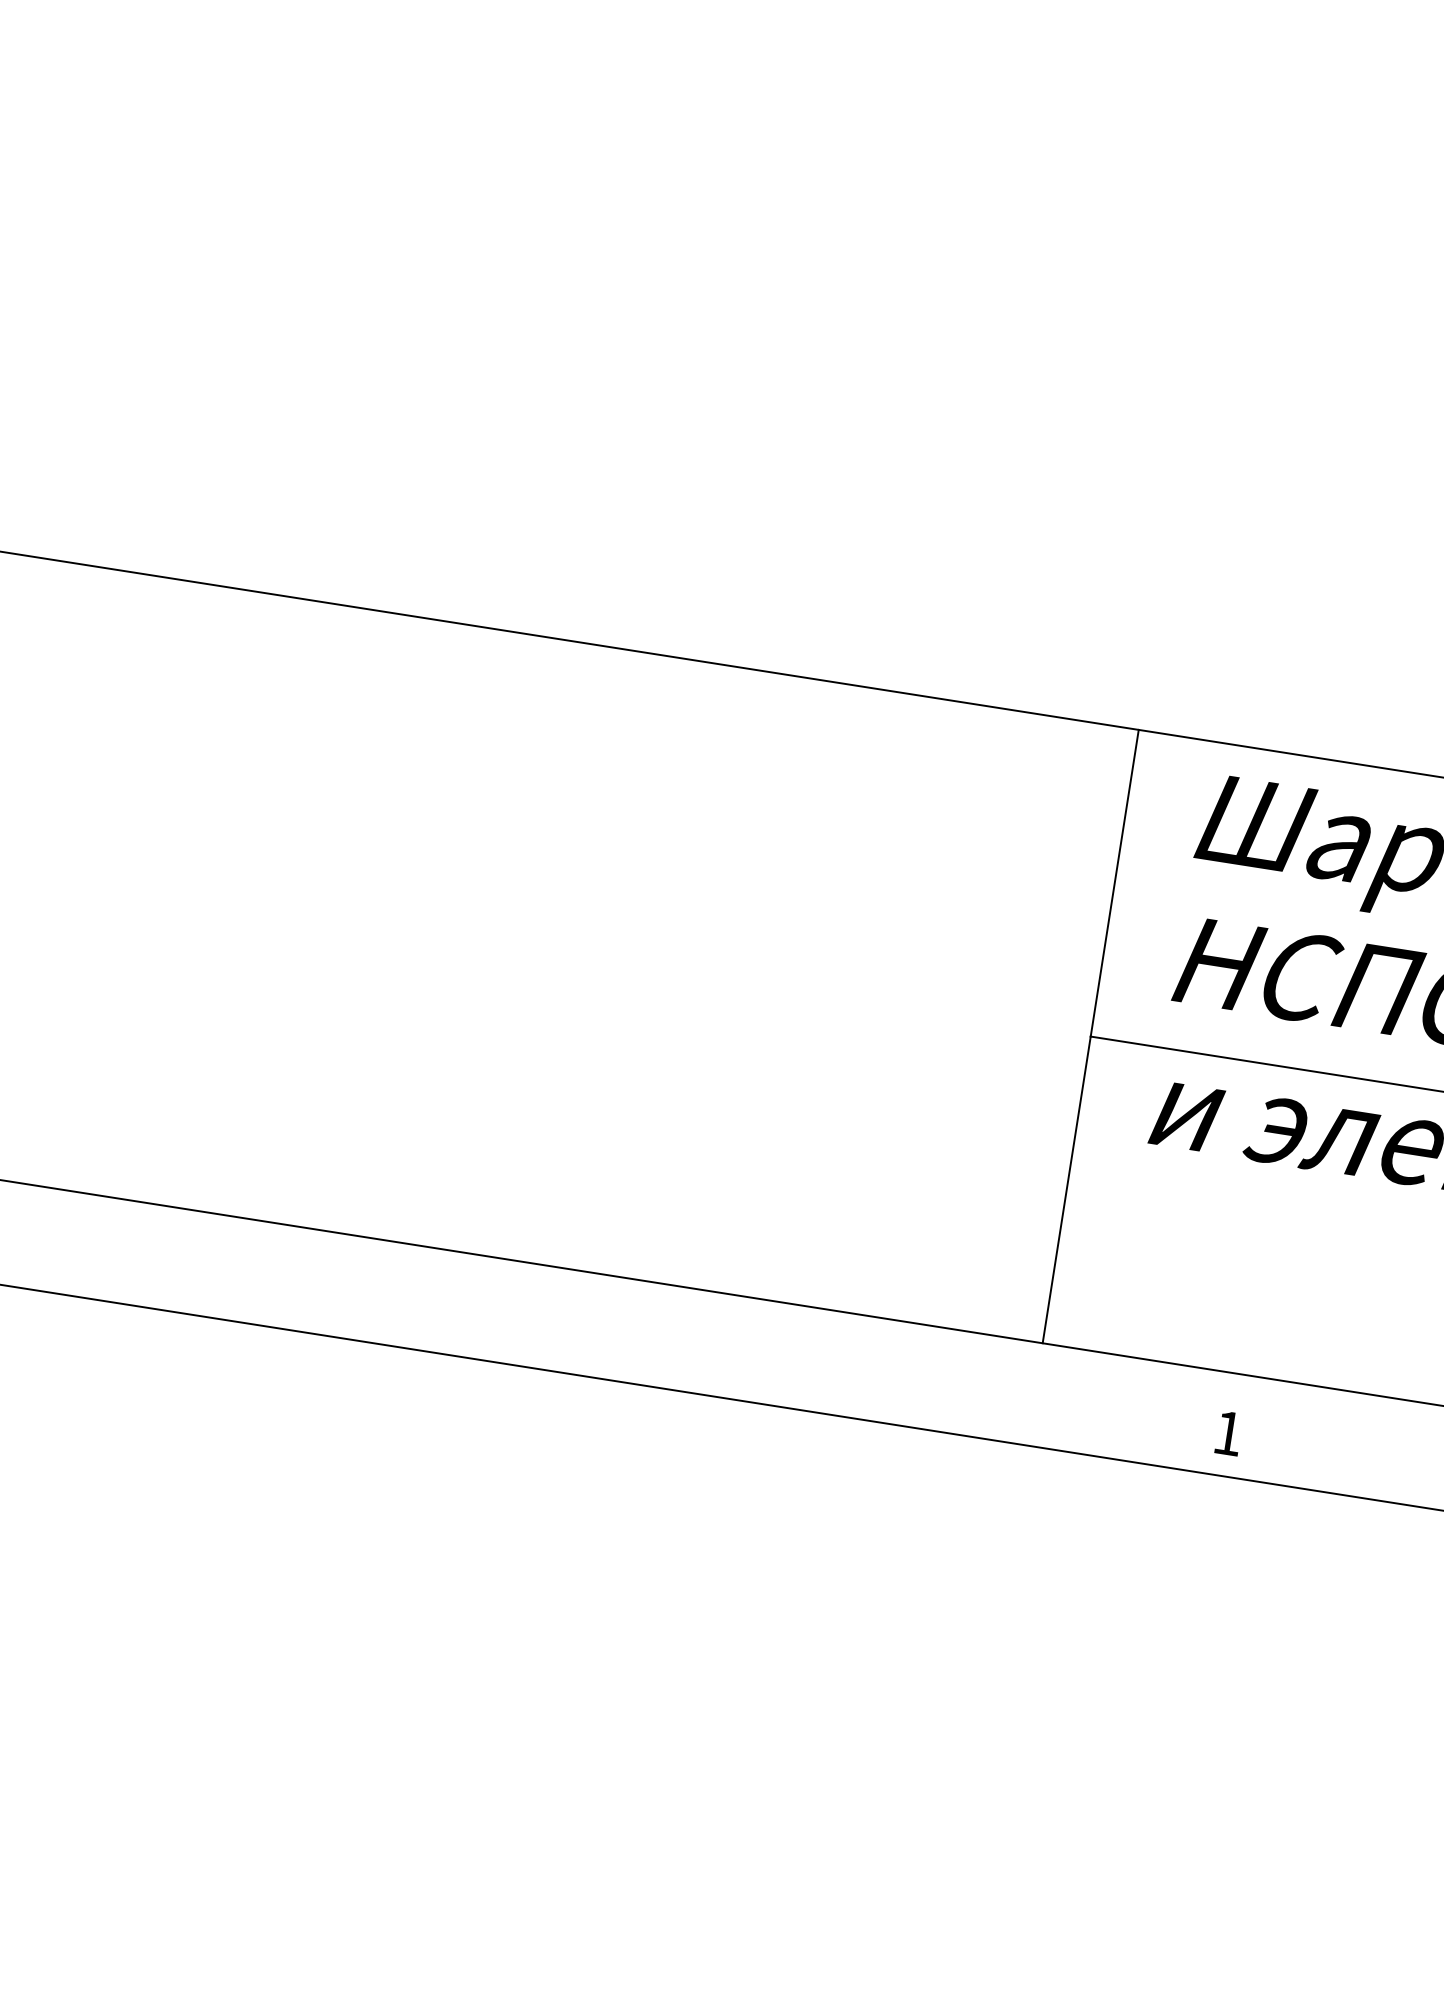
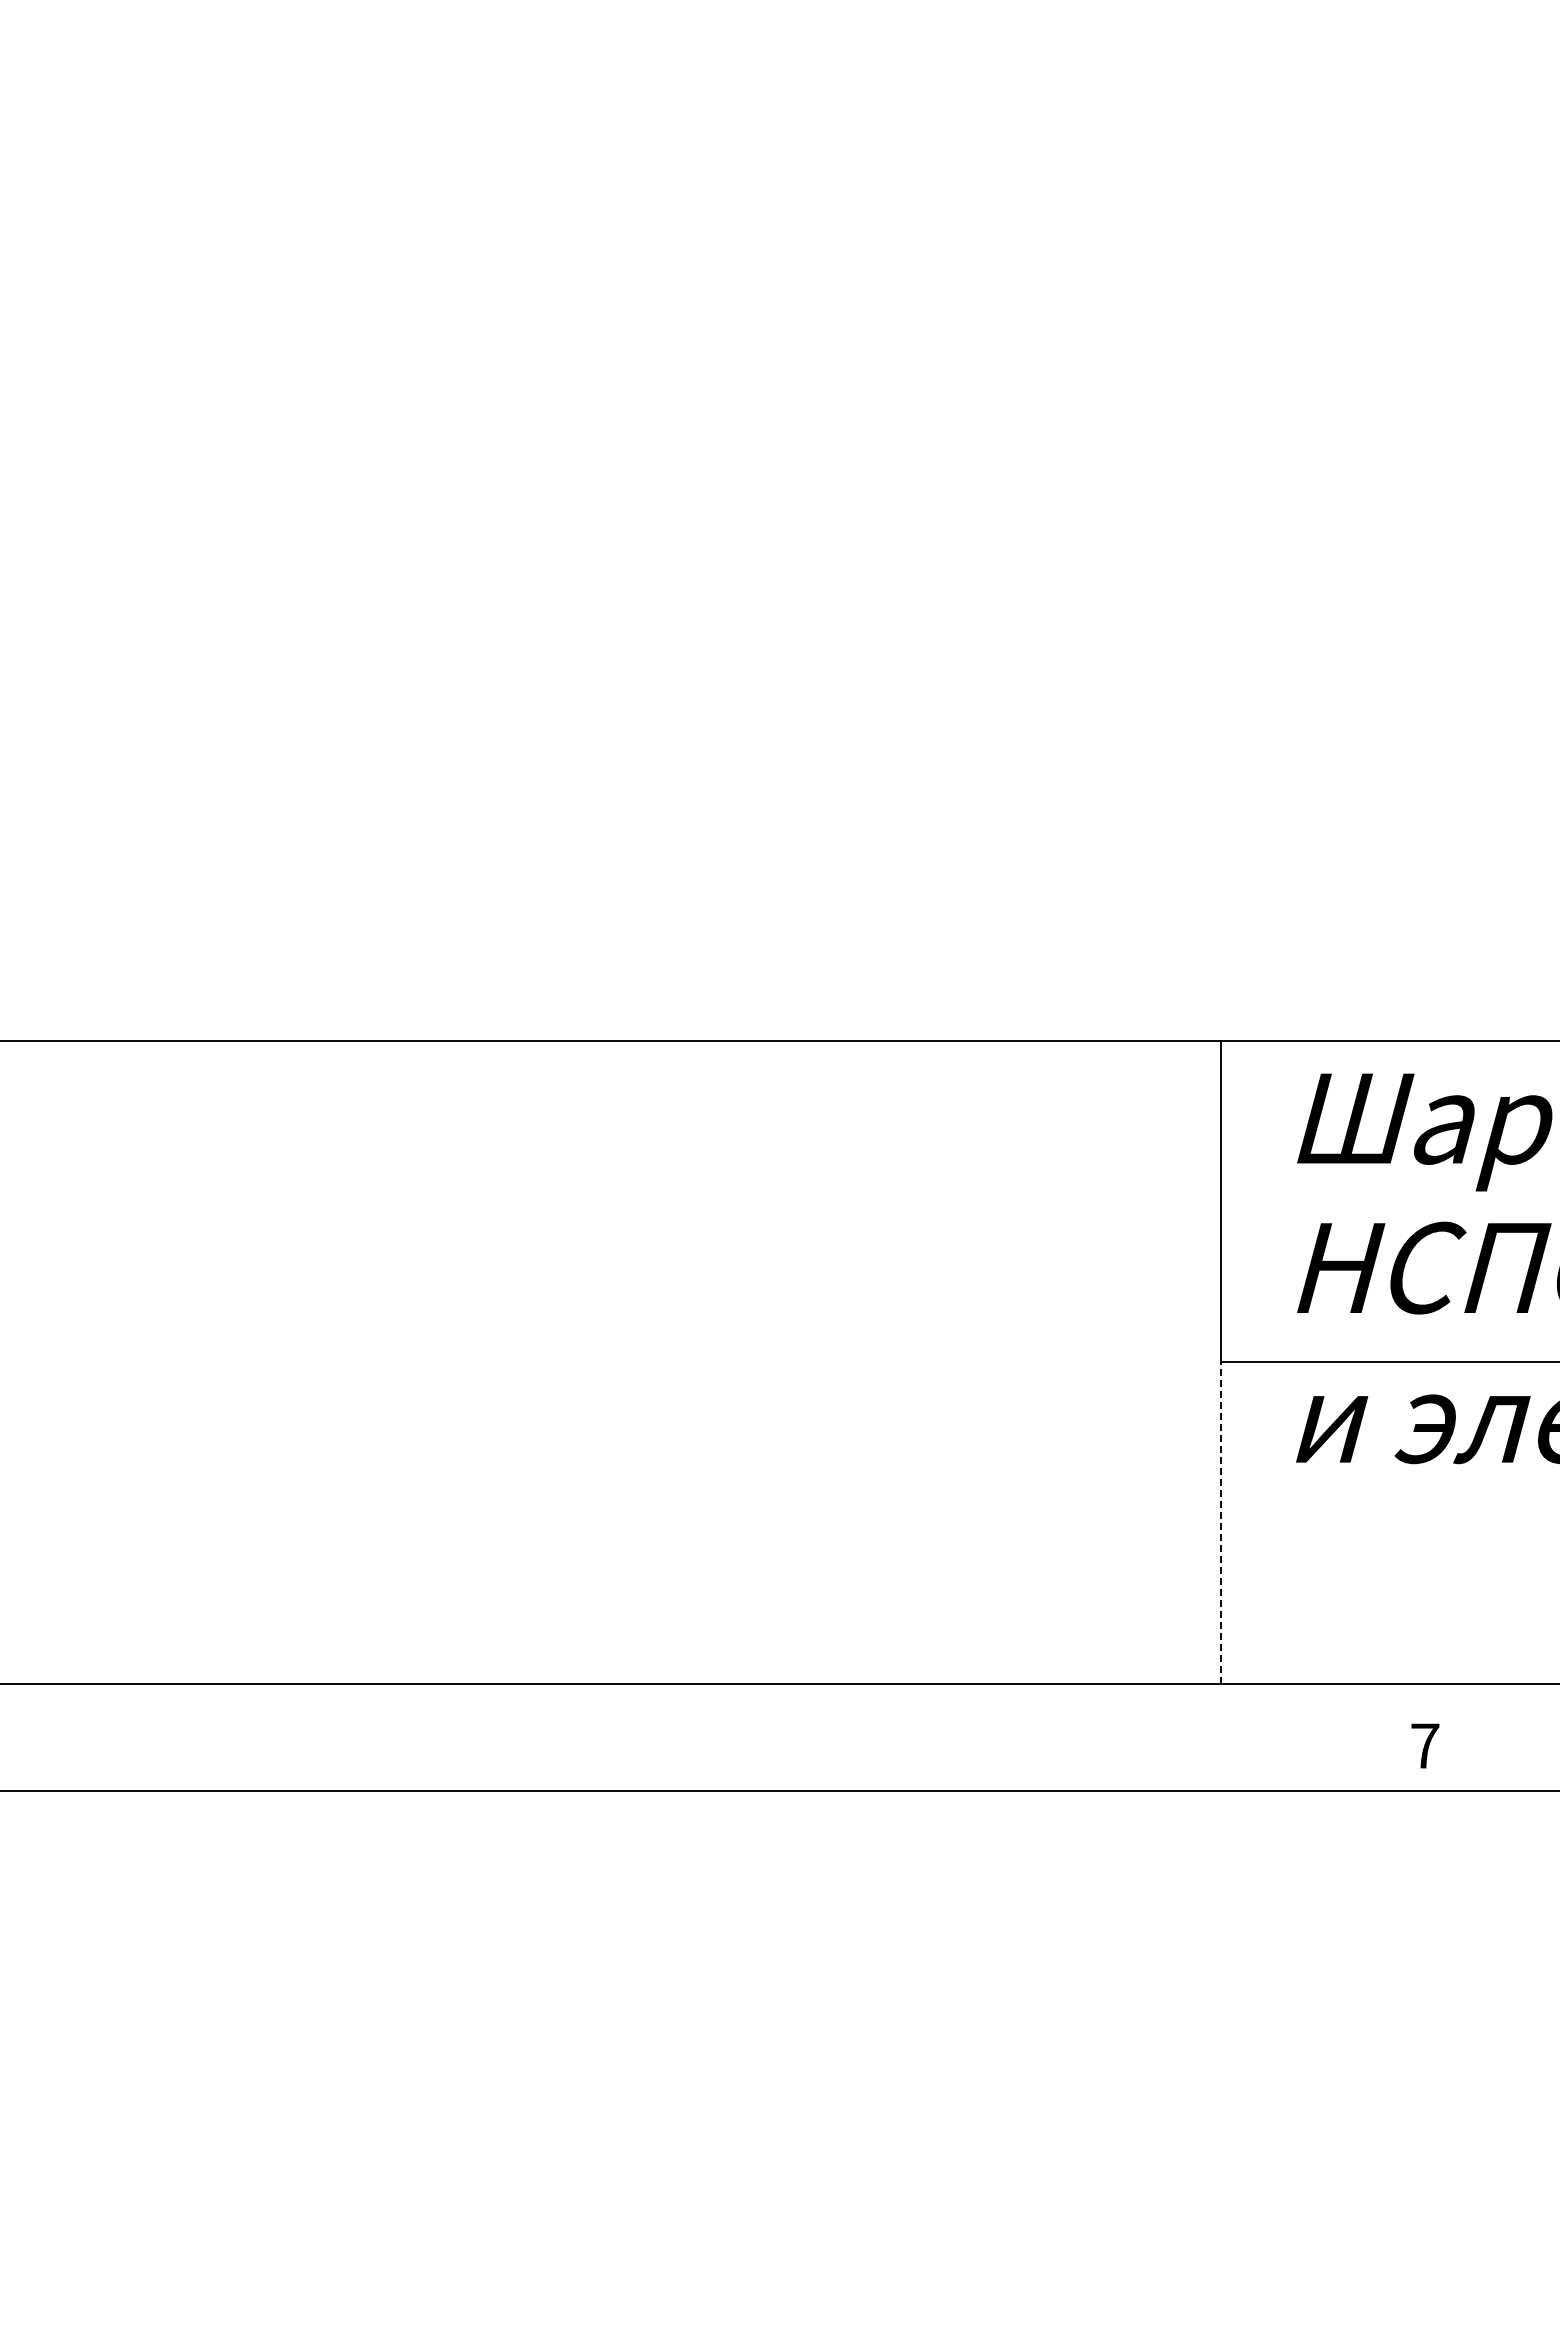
line: (1067, 1190) -> (1221, 1523), solid -> dashed
text: (1228, 1432) -> (1425, 1745), 1 -> 7

